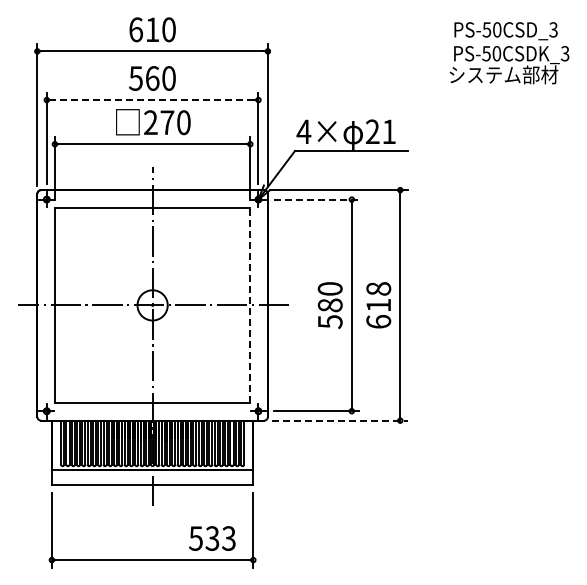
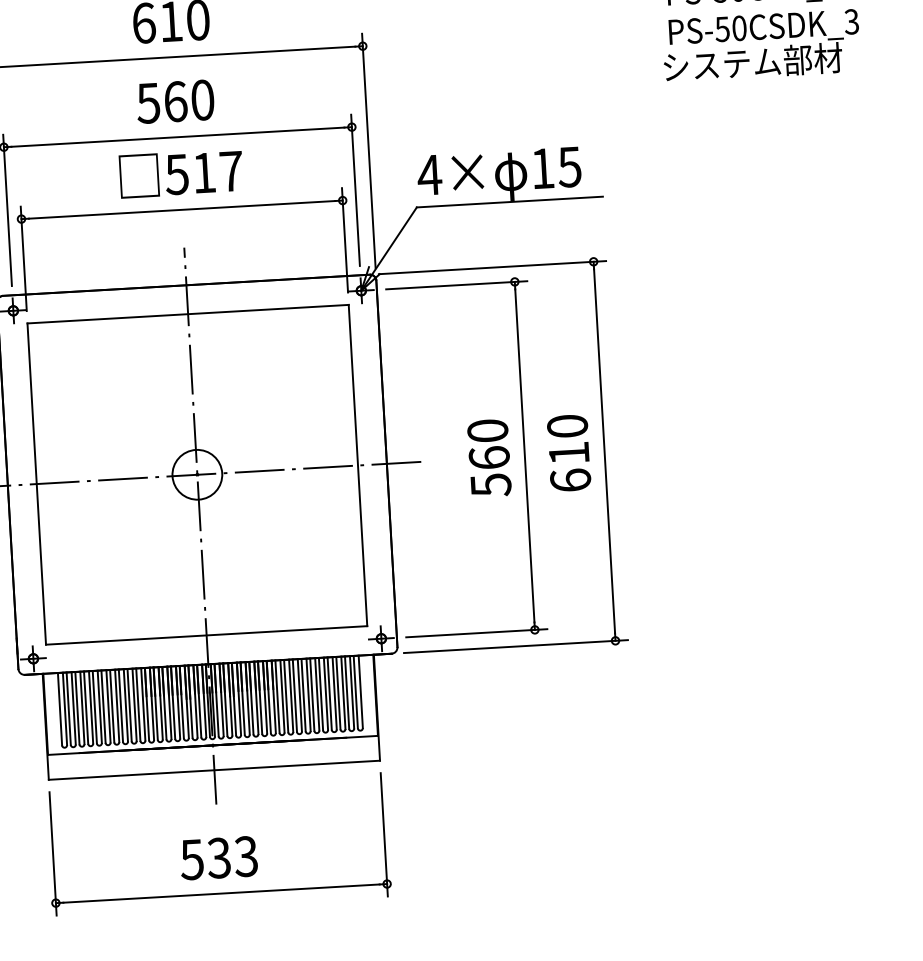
line: (152, 100) -> (177, 137), dashed -> solid
text: (166, 122) -> (202, 172), 270 -> 517
text: (380, 131) -> (555, 167), 21 -> 15
line: (316, 199) -> (456, 285), dashed -> solid
text: (379, 288) -> (568, 425), 618 -> 610
line: (250, 305) -> (358, 465), dashed -> solid
text: (329, 305) -> (488, 458), 580 -> 560
line: (340, 420) -> (517, 646), dashed -> solid
text: (212, 538) -> (219, 858), moved

